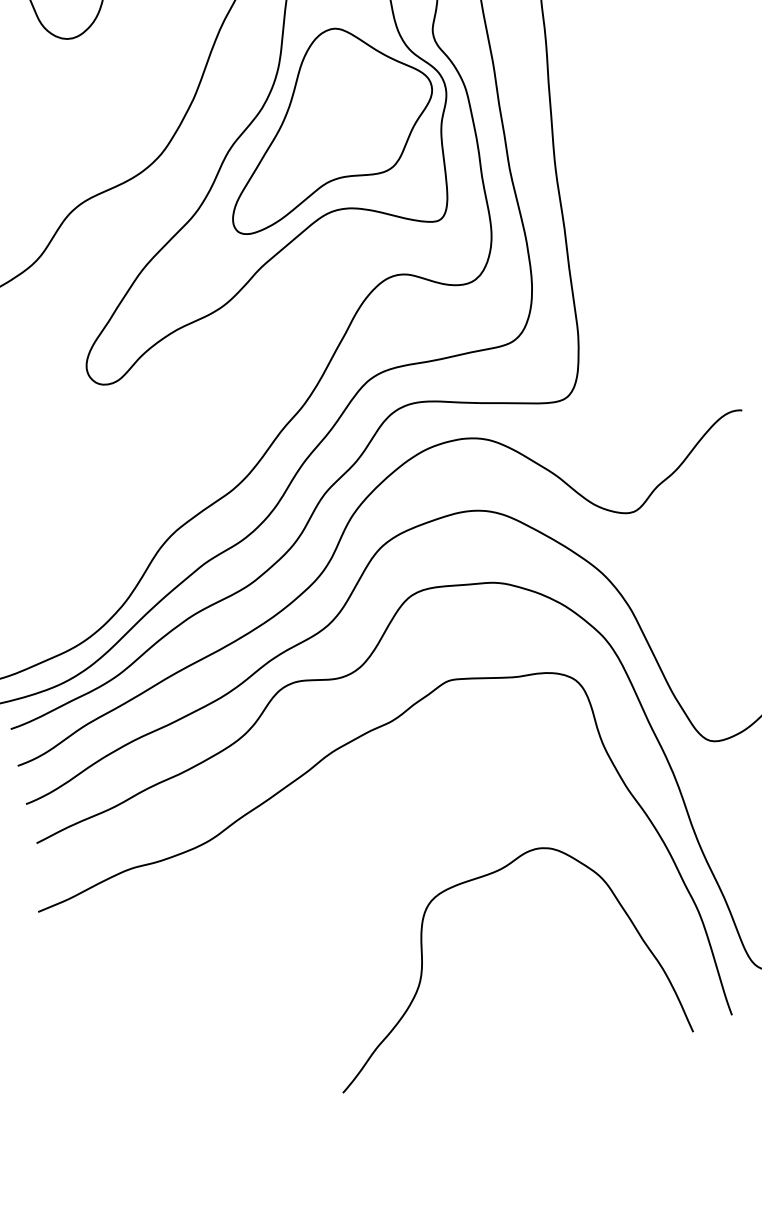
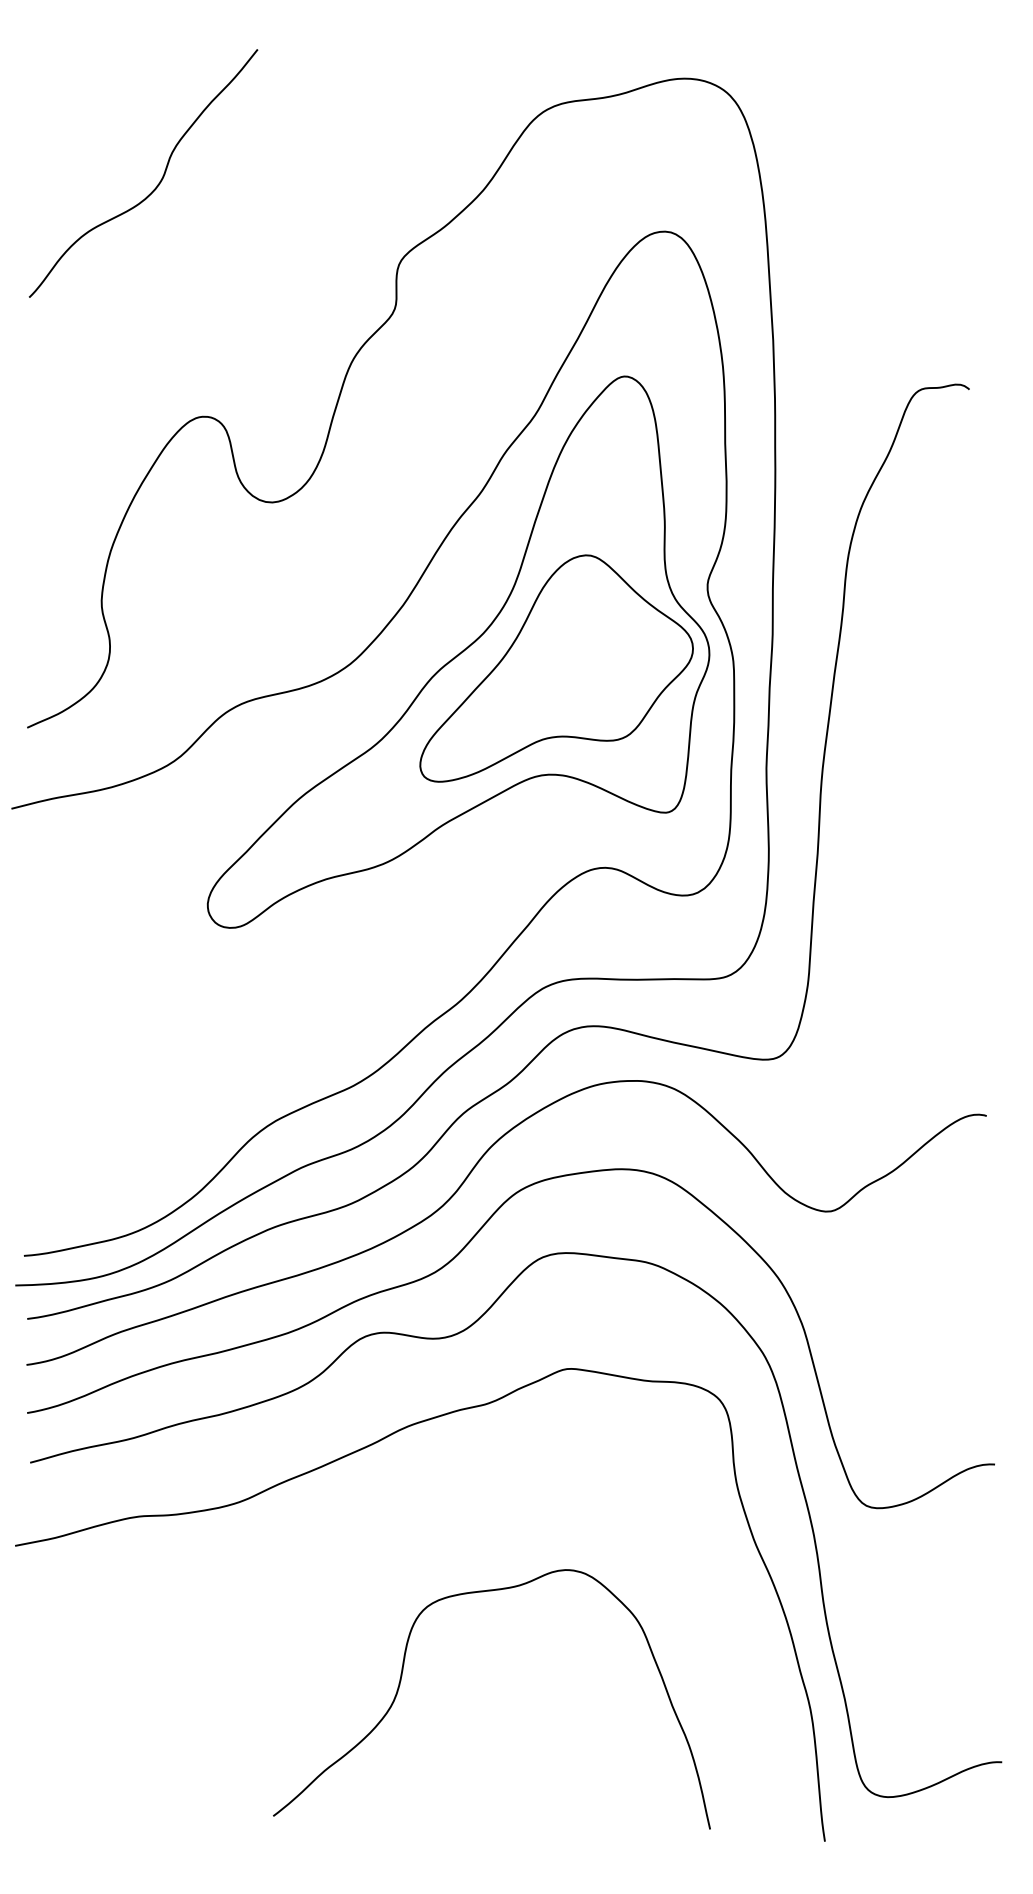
curve: (423, 964) -> (401, 1681), moved

